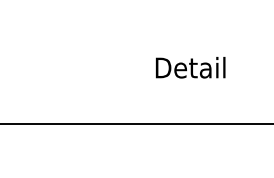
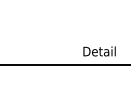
text: (190, 67) -> (99, 51), moved

